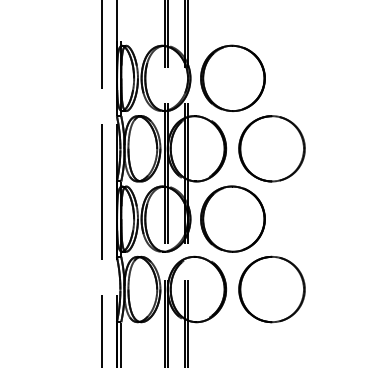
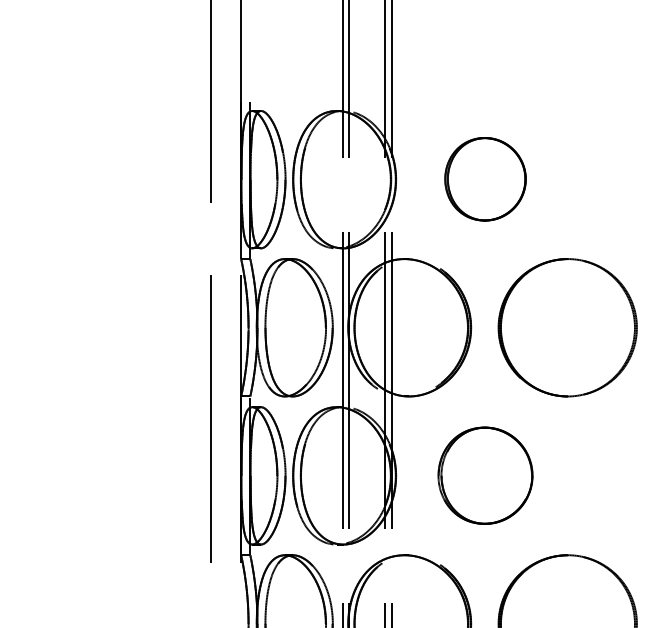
part: (232, 77) -> (484, 177), size x0.6
part: (232, 218) -> (484, 474), size x0.7

